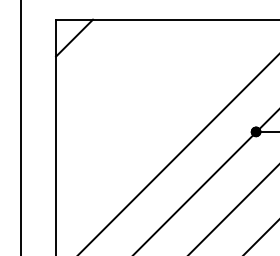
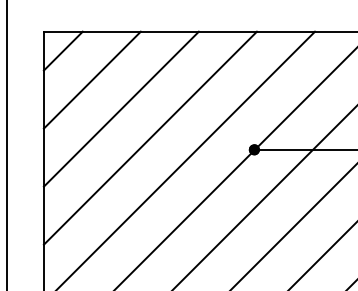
line: (101, 65) -> (91, 79), added
line: (128, 92) -> (120, 108), added
line: (156, 120) -> (149, 137), added

